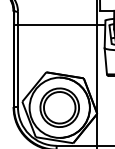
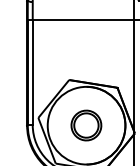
part: (59, 107) -> (86, 125), size x0.6

